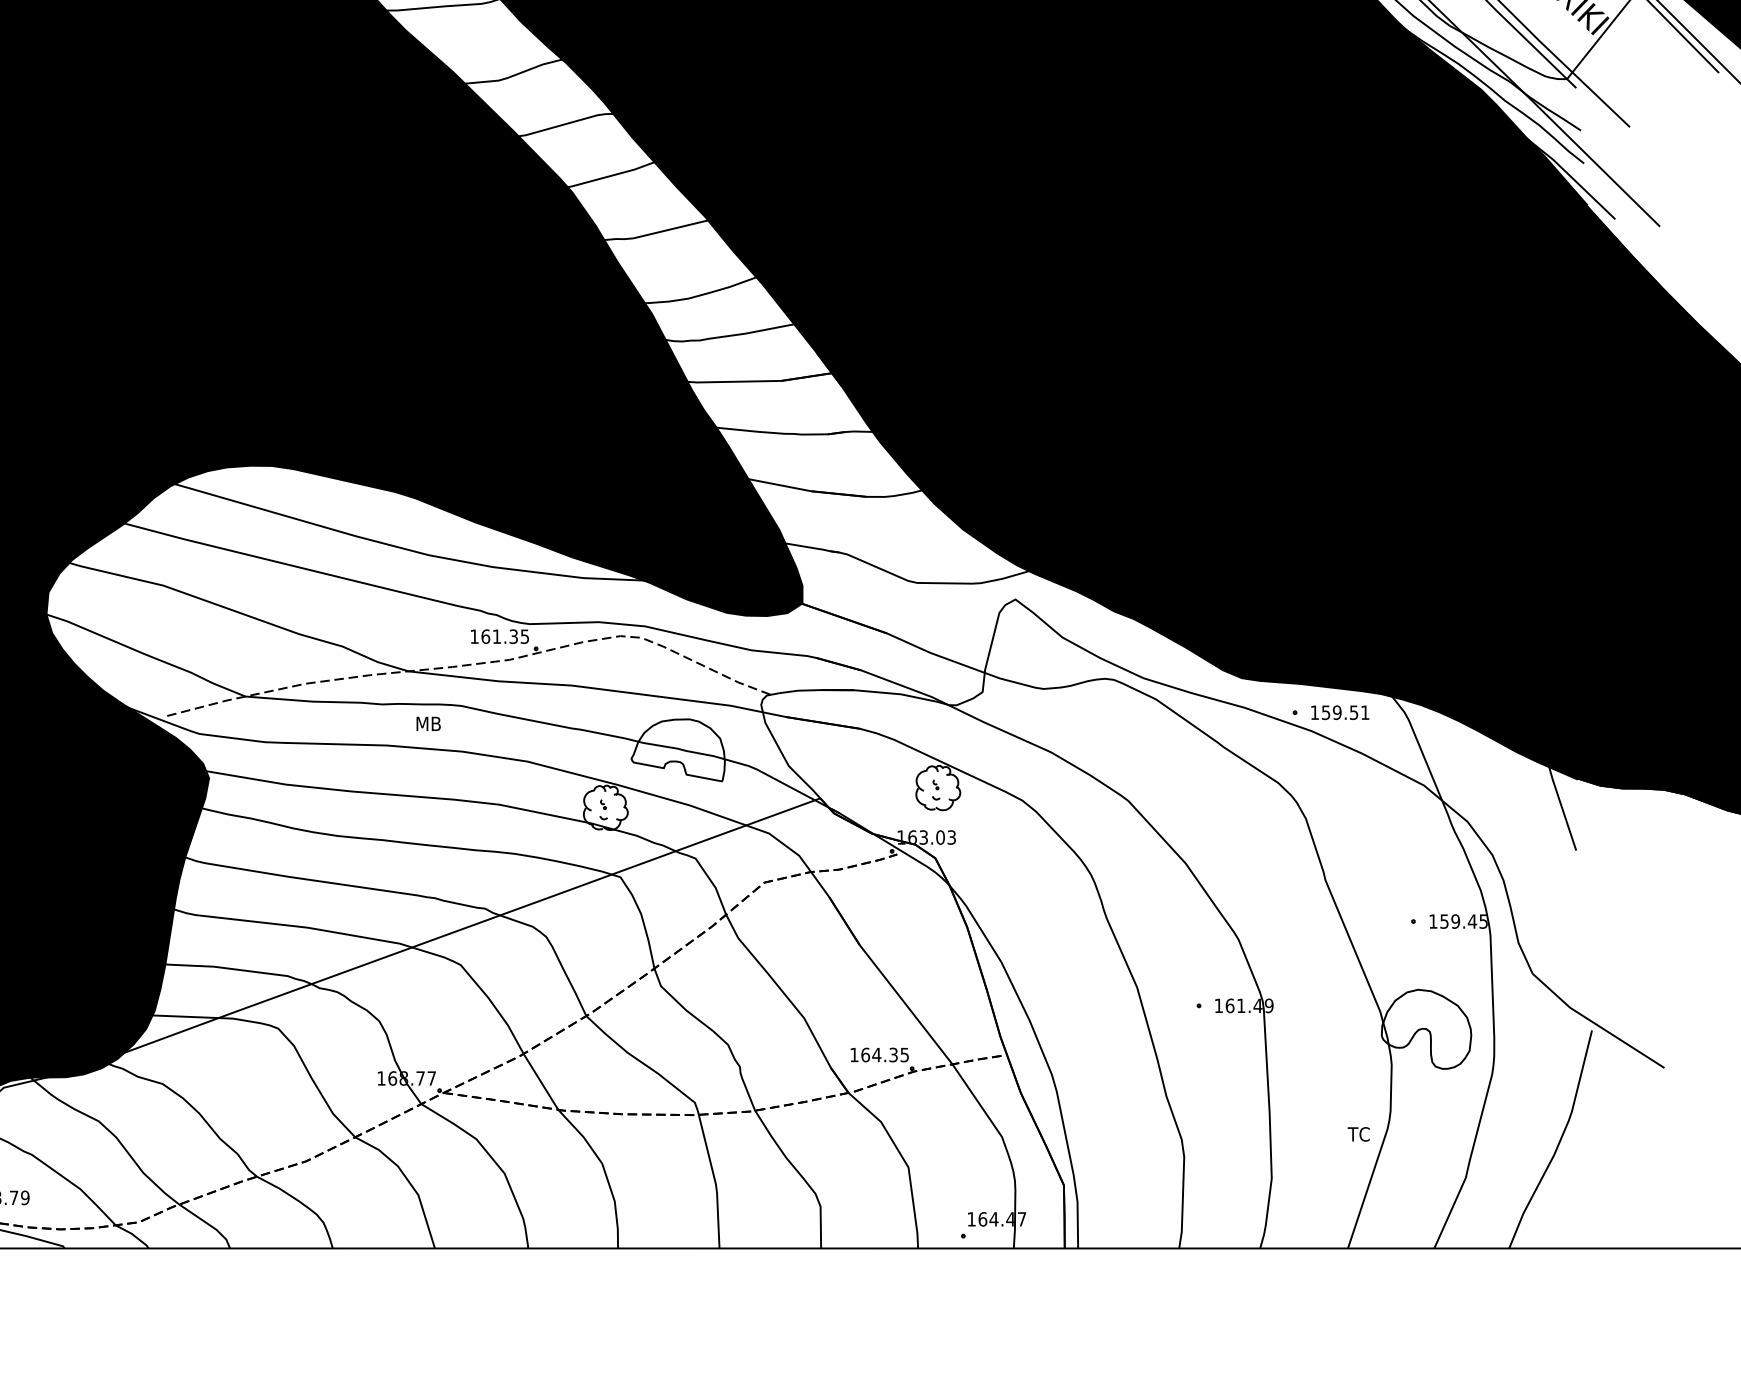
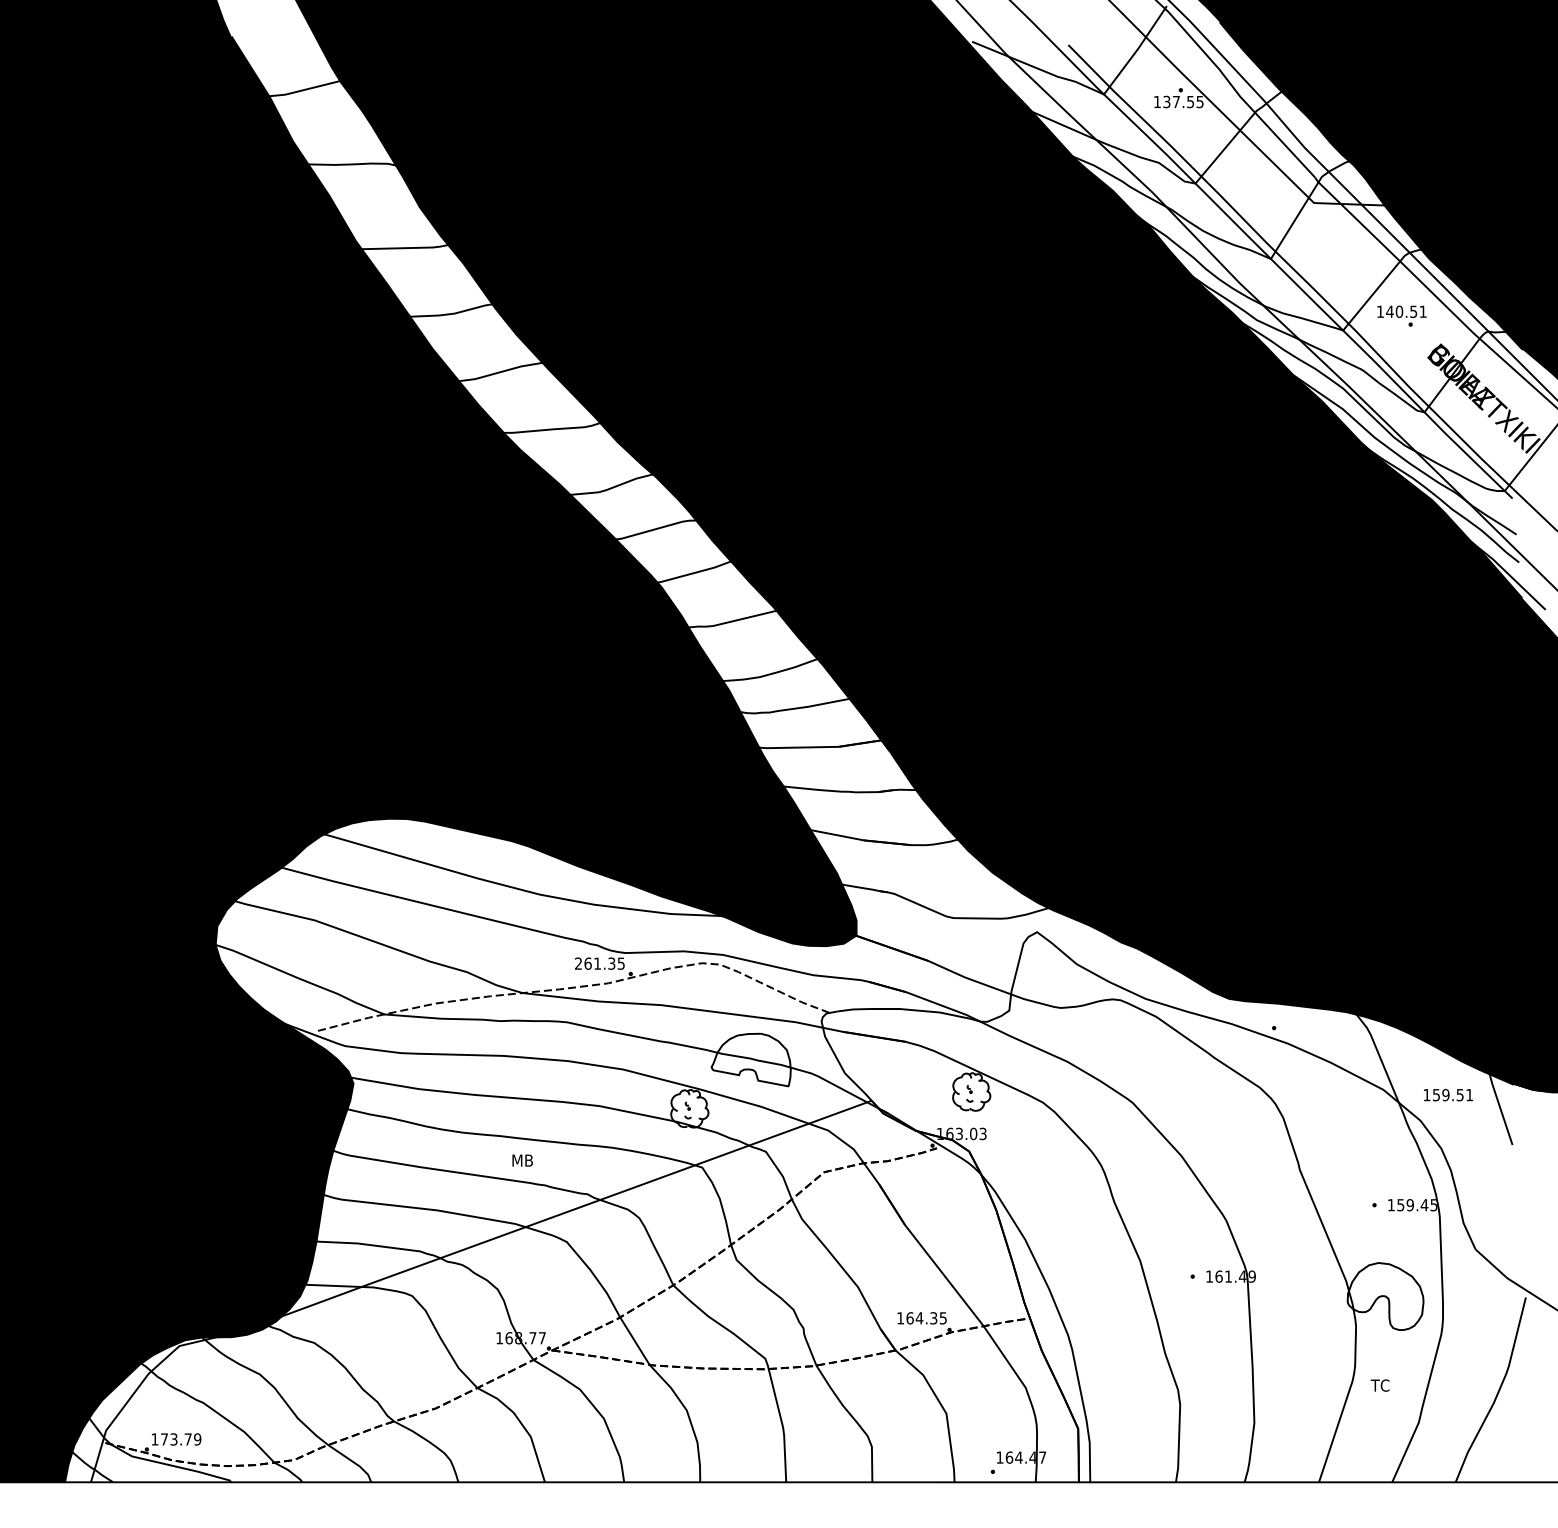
text: (474, 636) -> (578, 963), 161.35 -> 261.35
text: (1340, 713) -> (1448, 1095), moved
text: (428, 723) -> (522, 1160), moved
text: (1357, 1134) -> (1379, 1385), moved

